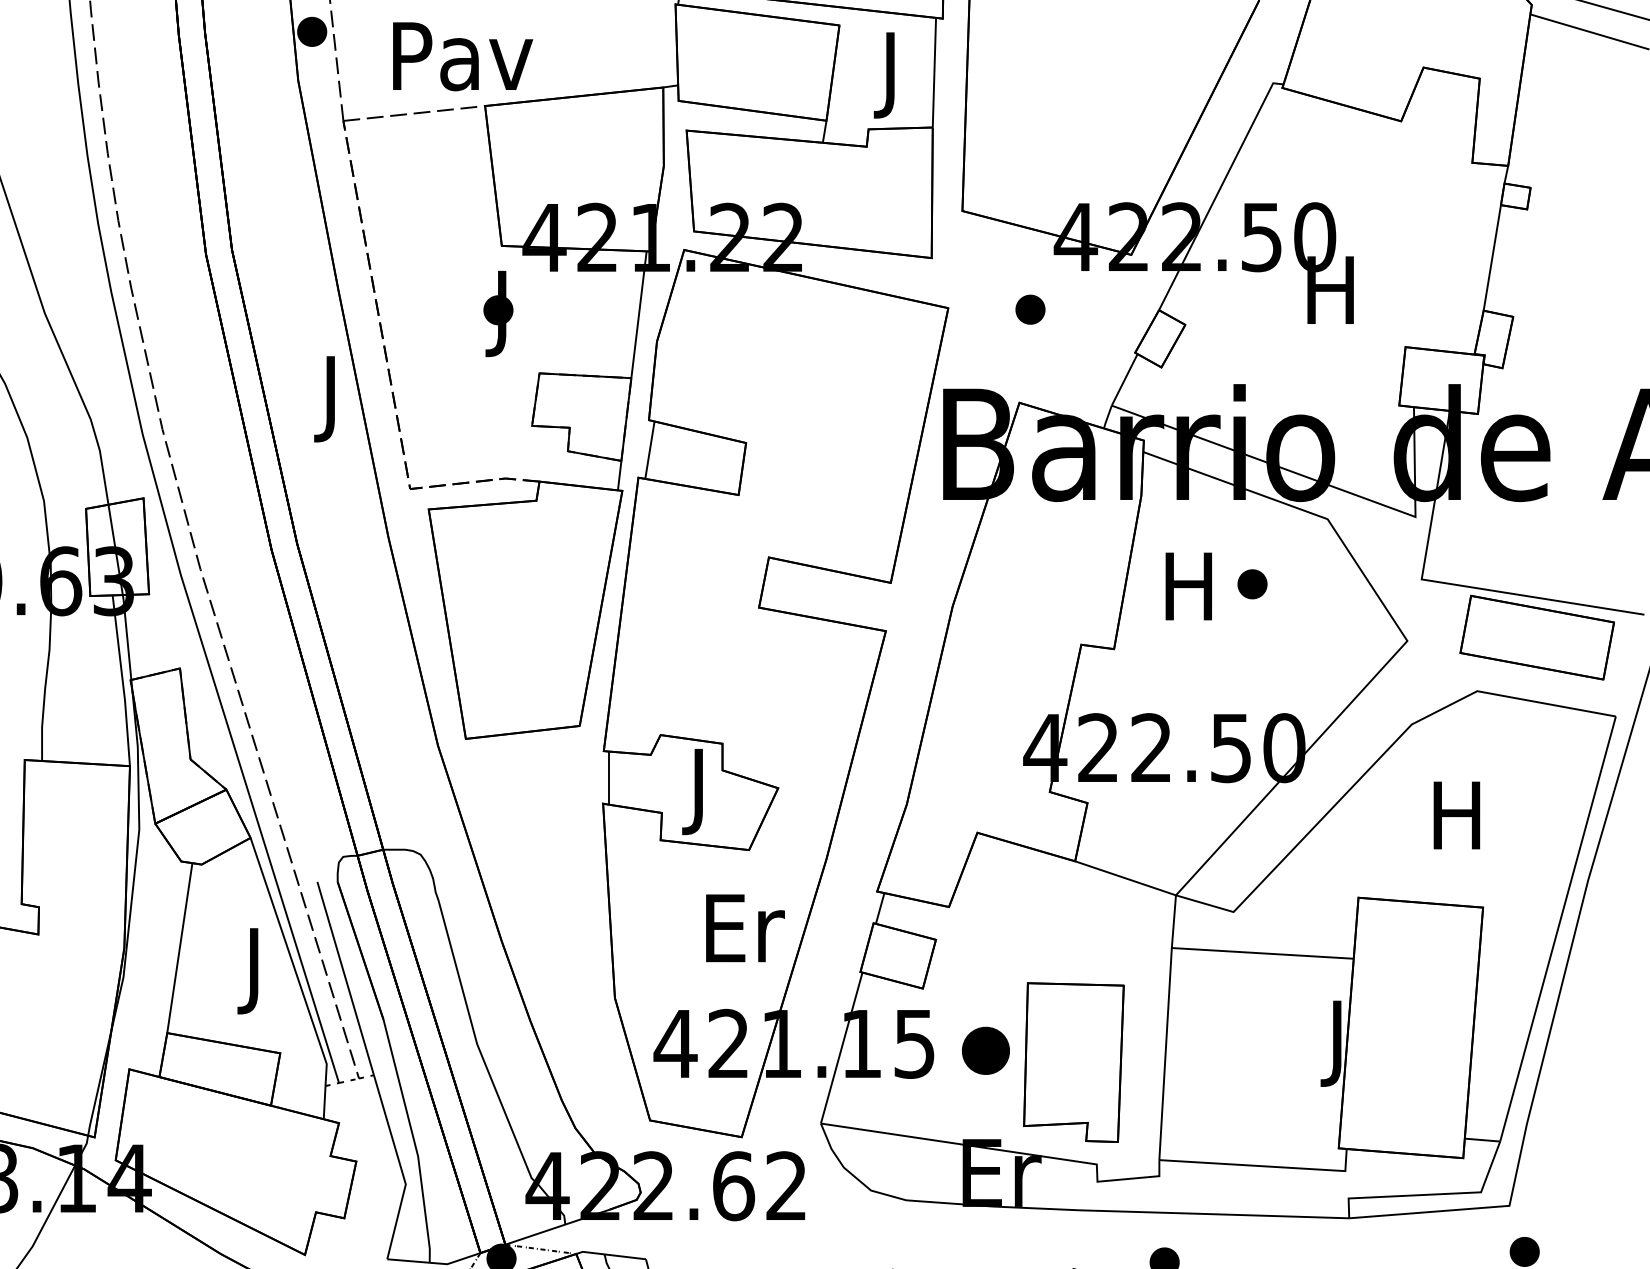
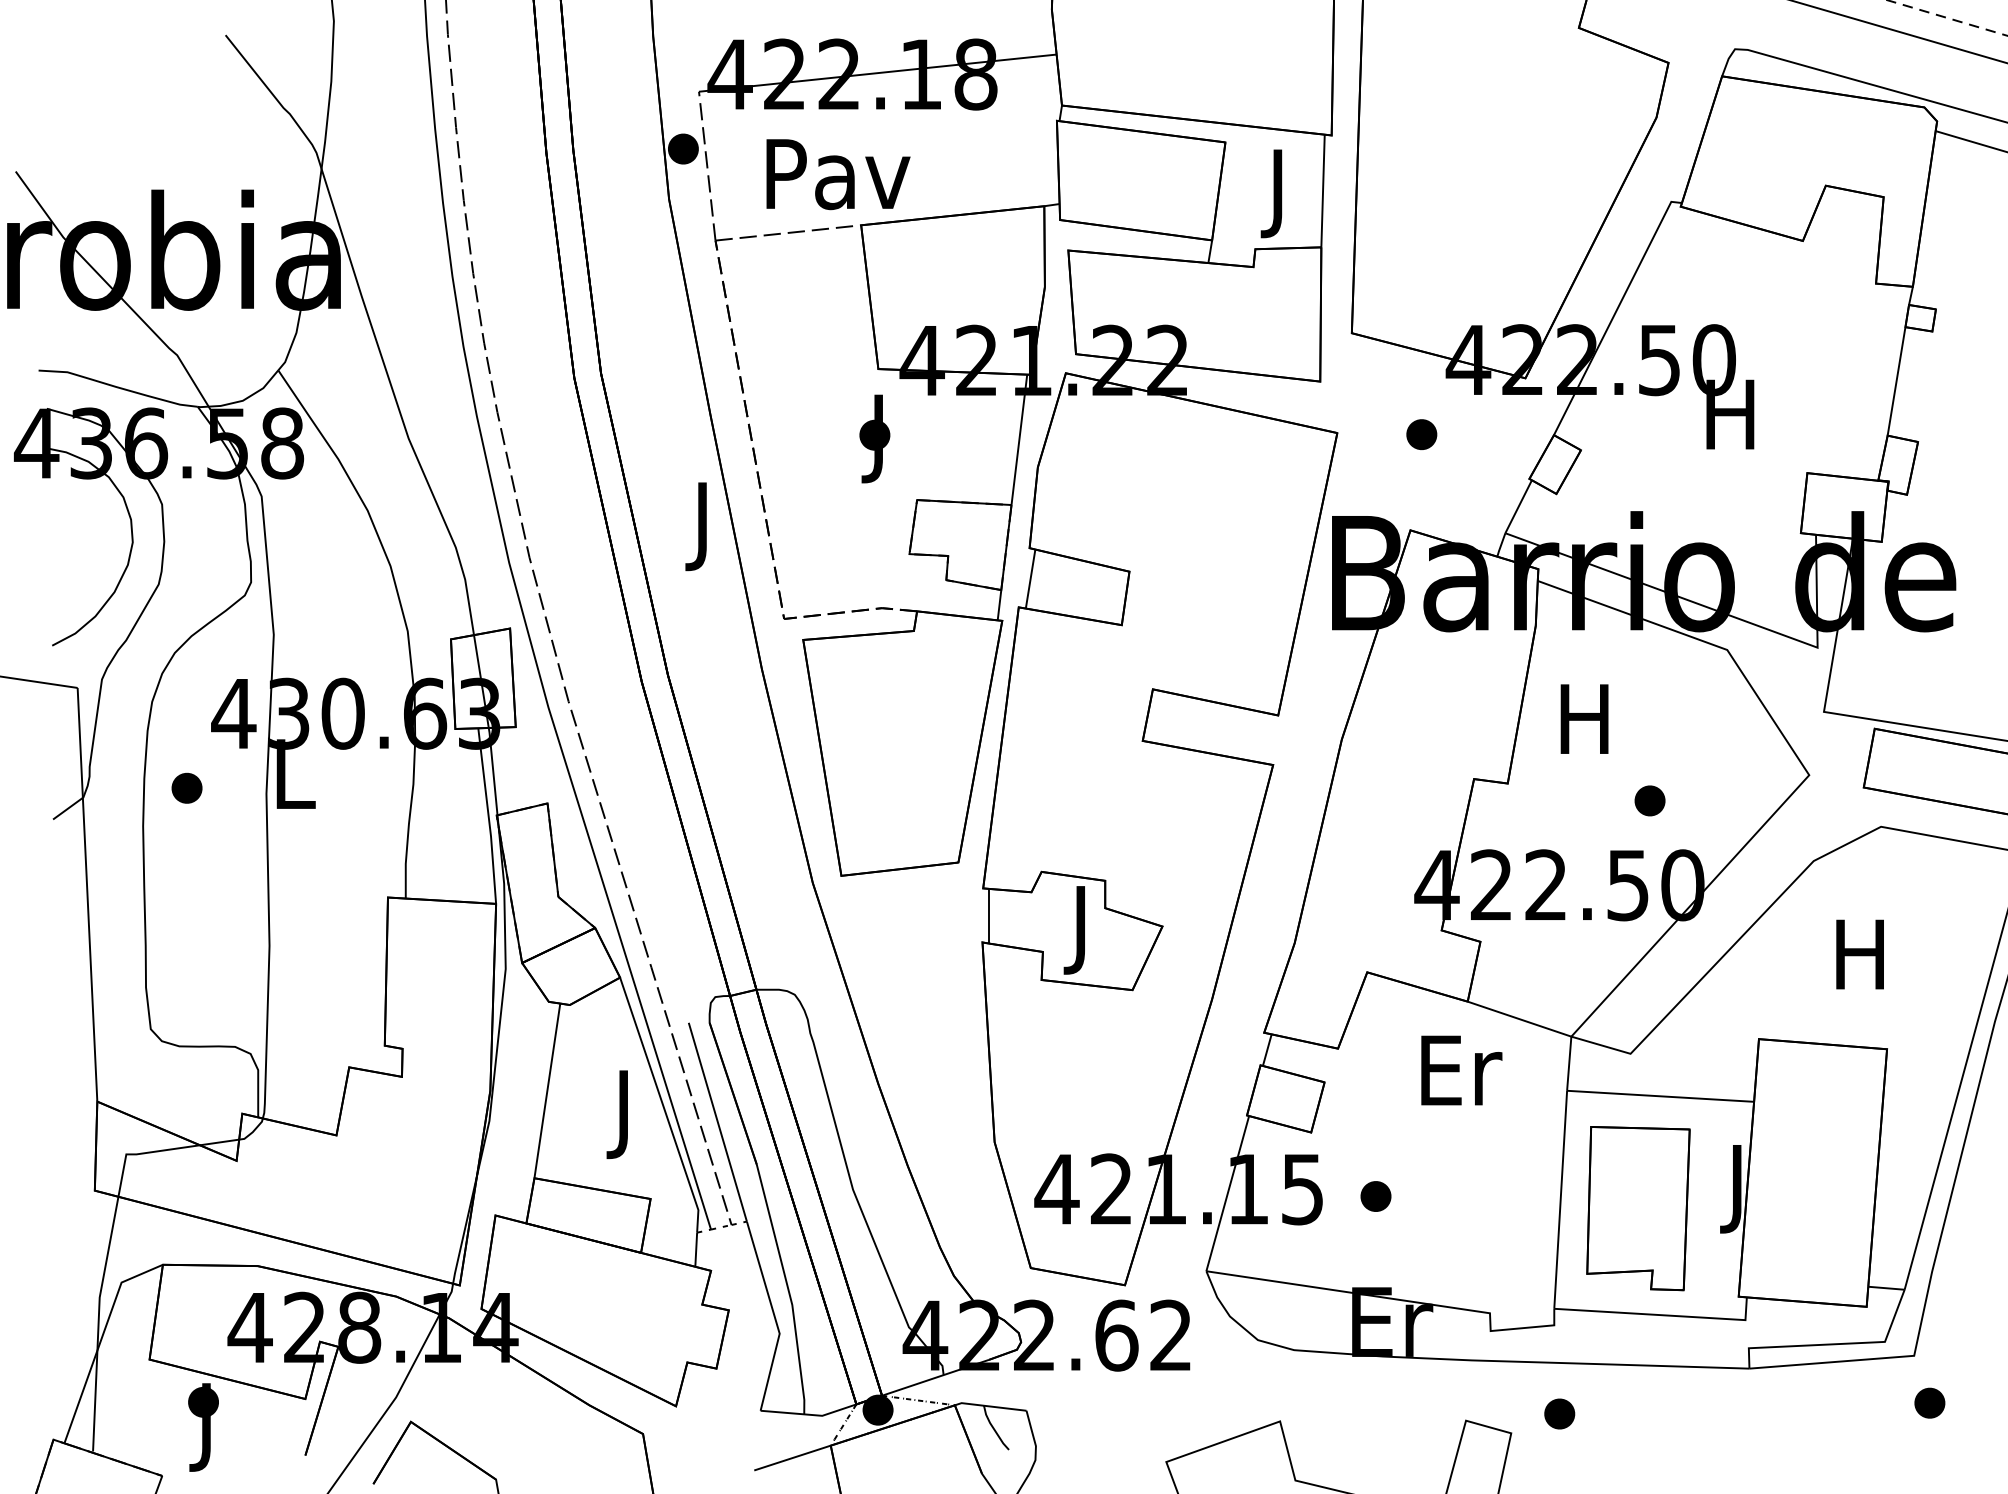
part: (1251, 583) -> (1649, 800), moved
text: (745, 928) -> (1461, 1070), moved
part: (985, 1050) -> (1375, 1196), size x0.62
part: (1073, 1062) -> (1638, 1208), moved

